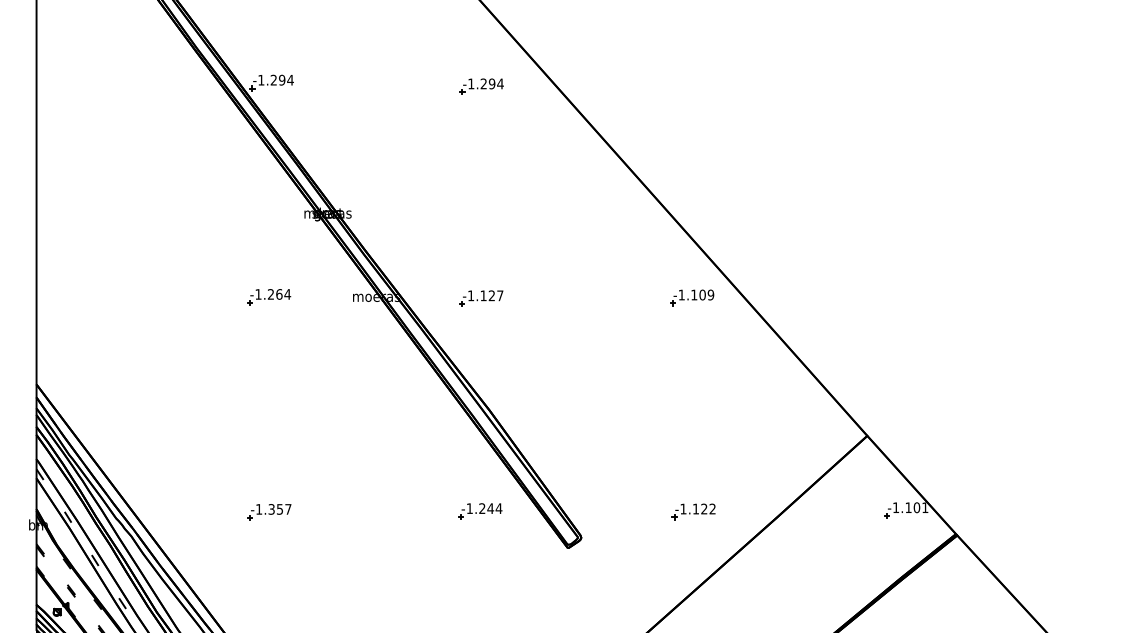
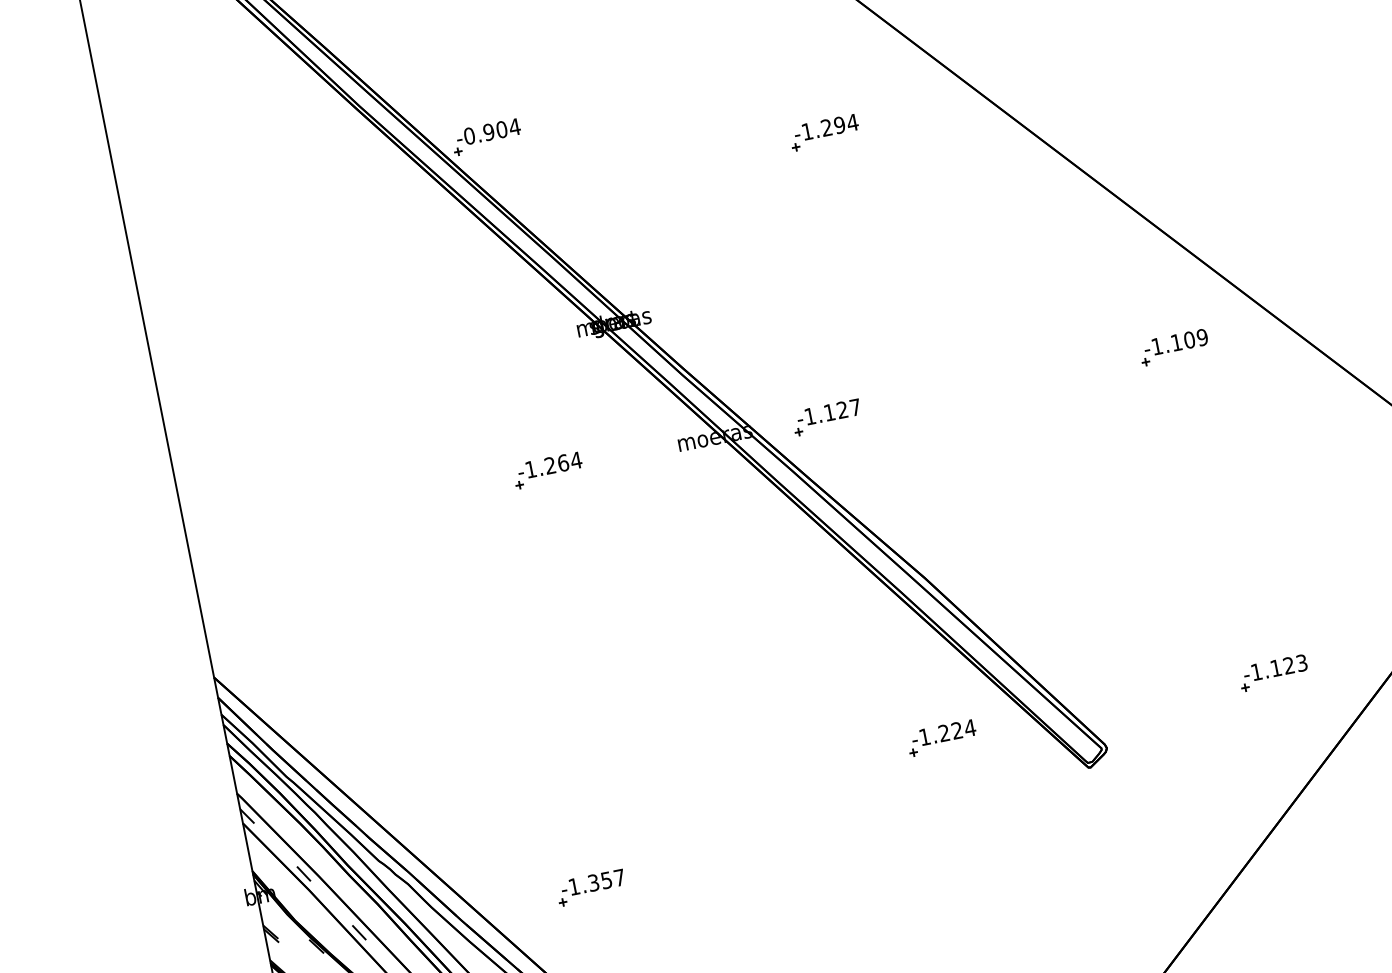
text: (271, 79) -> (485, 131), -1.294 -> -0.904
part: (481, 86) -> (823, 132), moved
part: (692, 297) -> (1174, 347), moved
part: (481, 298) -> (827, 417), moved
text: (490, 508) -> (956, 730), -1.244 -> -1.224
text: (712, 509) -> (1301, 663), -1.122 -> -1.123
part: (269, 512) -> (591, 888), moved

